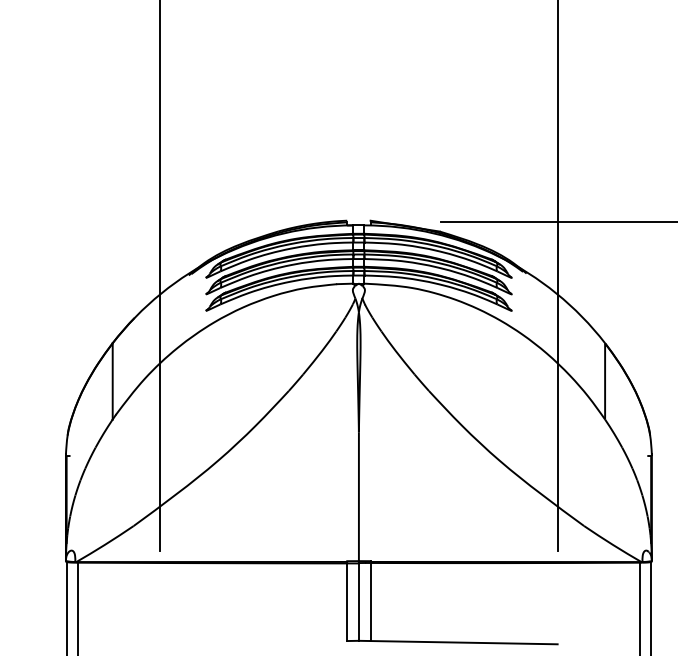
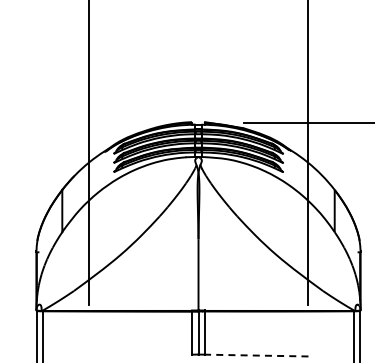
line: (463, 642) -> (256, 355), solid -> dashed

